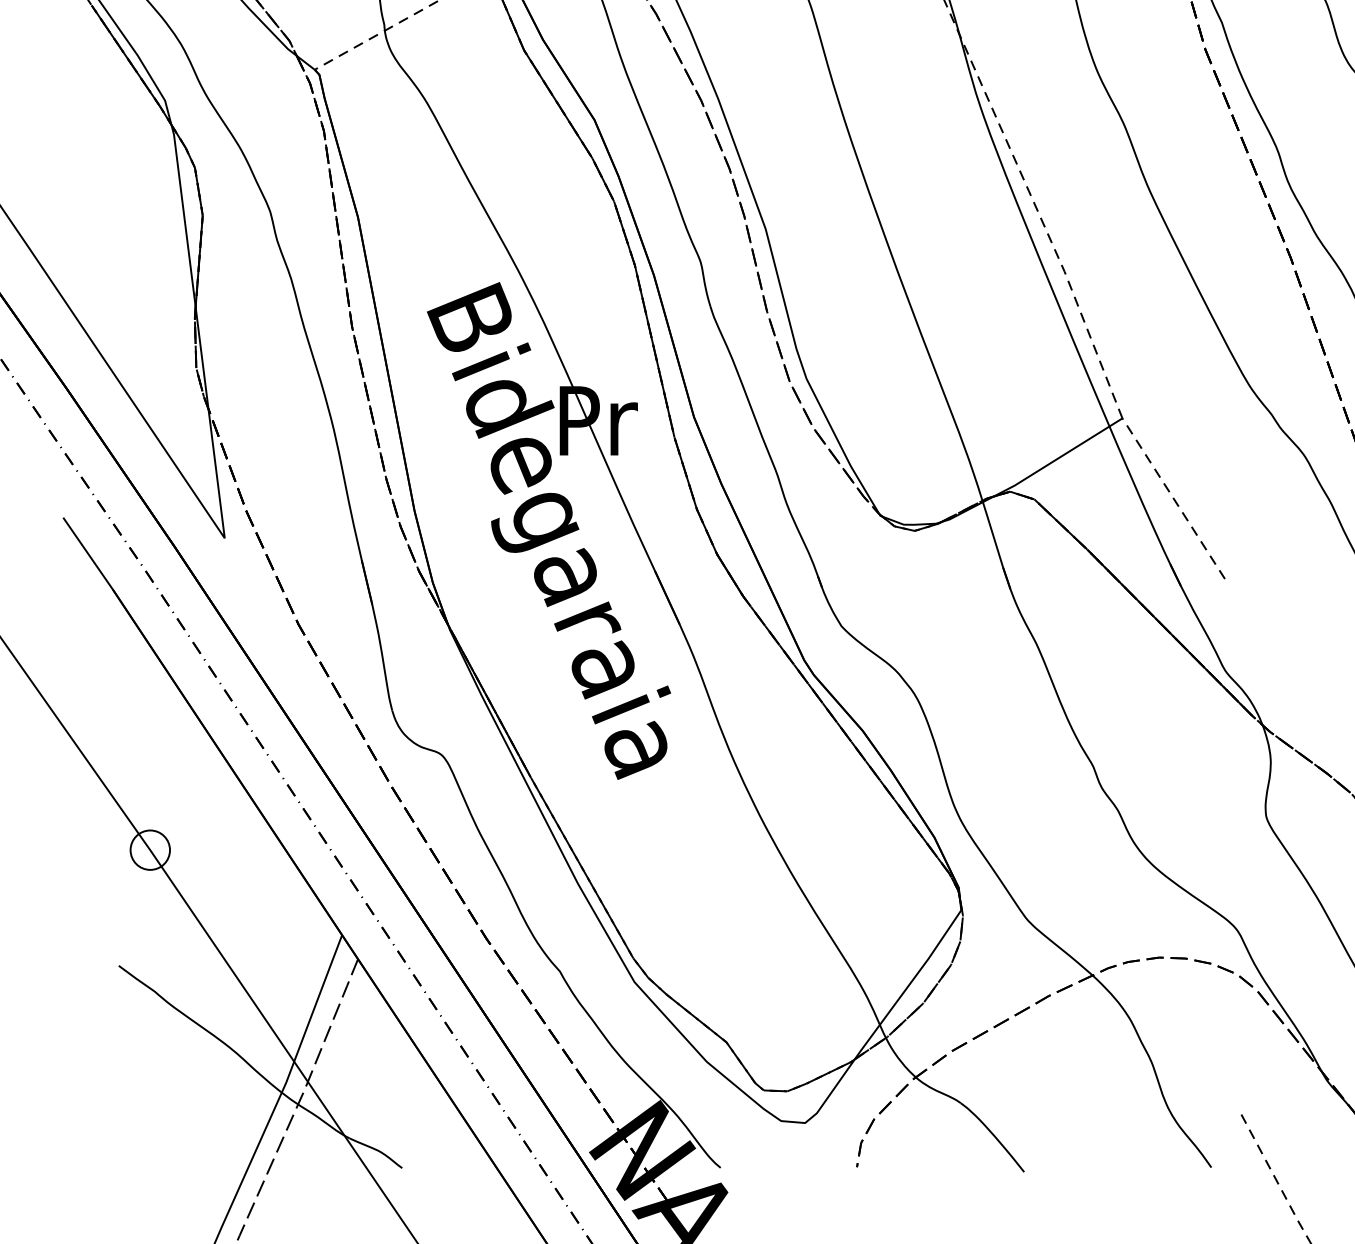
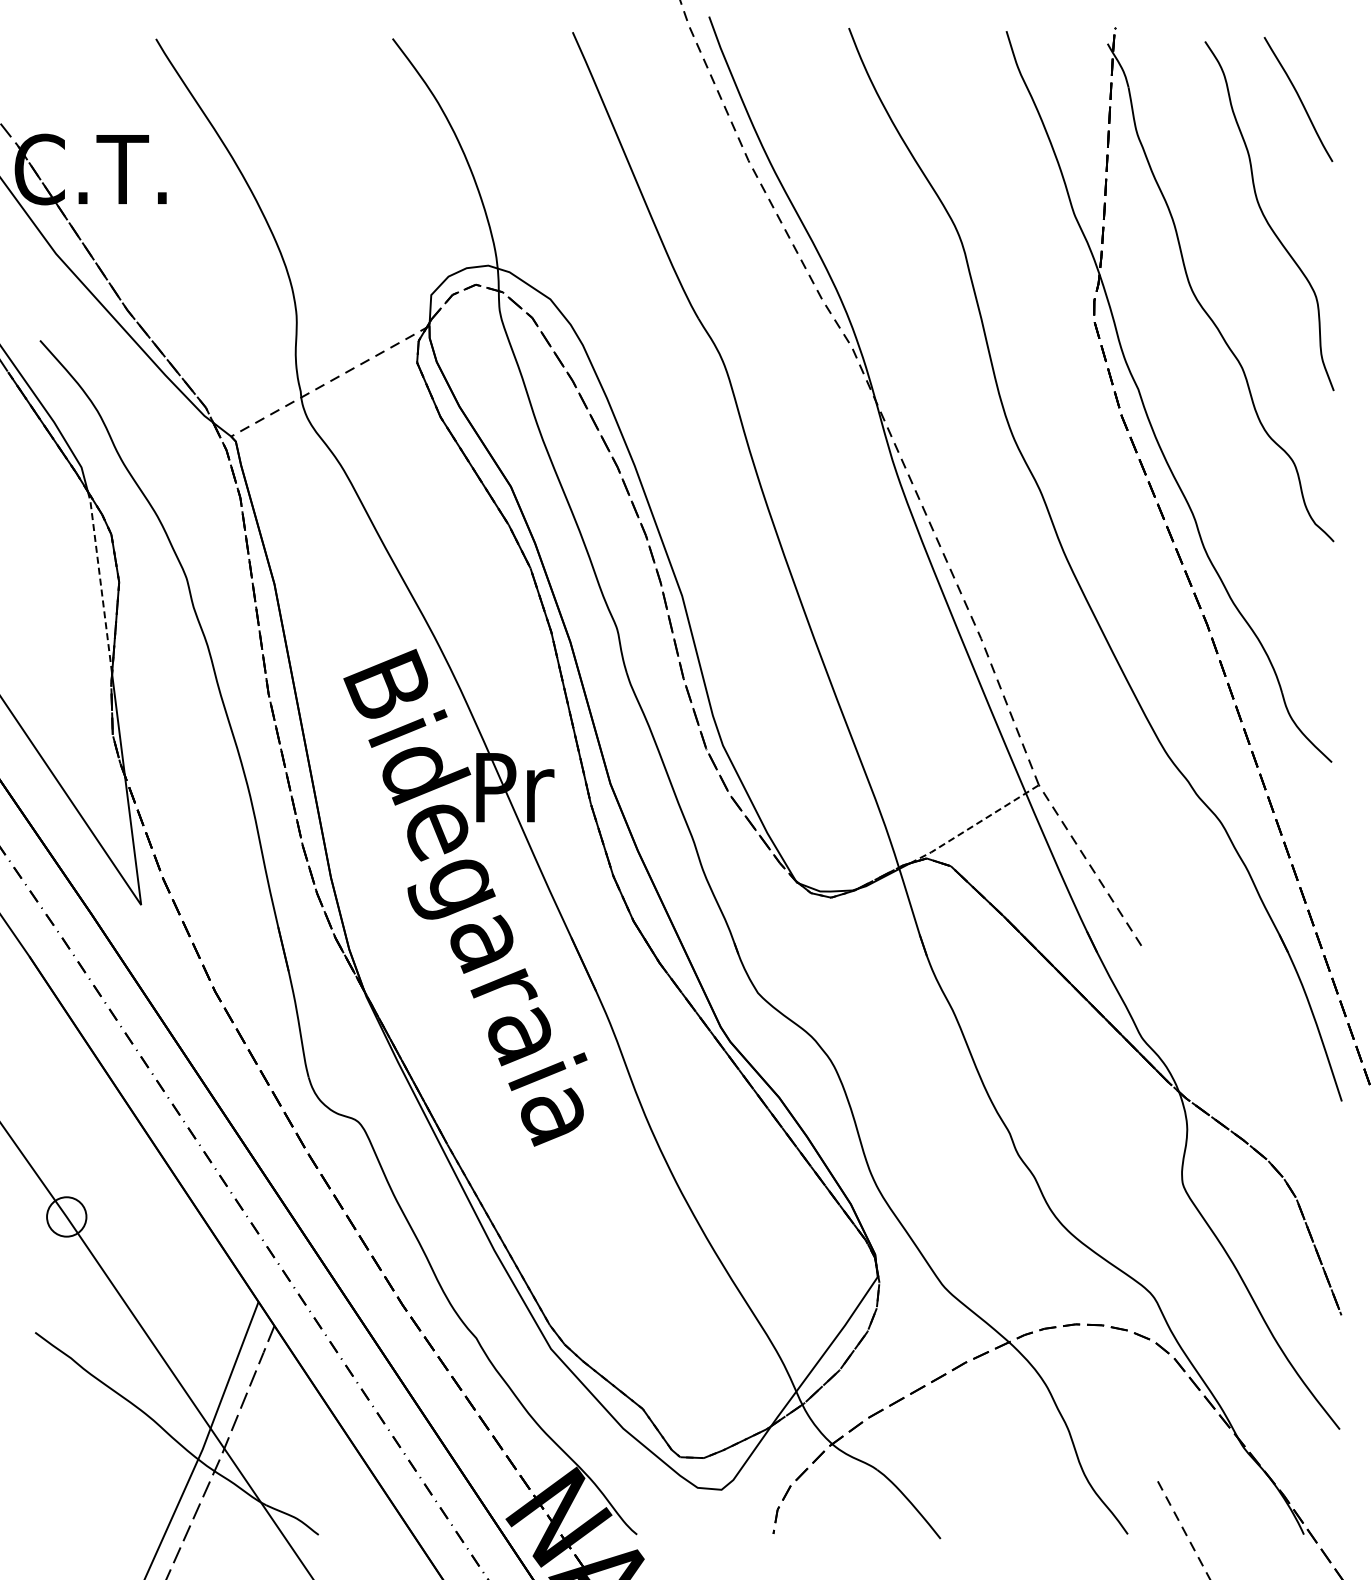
line: (184, 214) -> (100, 581), solid -> dashed
line: (1058, 458) -> (974, 825), solid -> dashed

